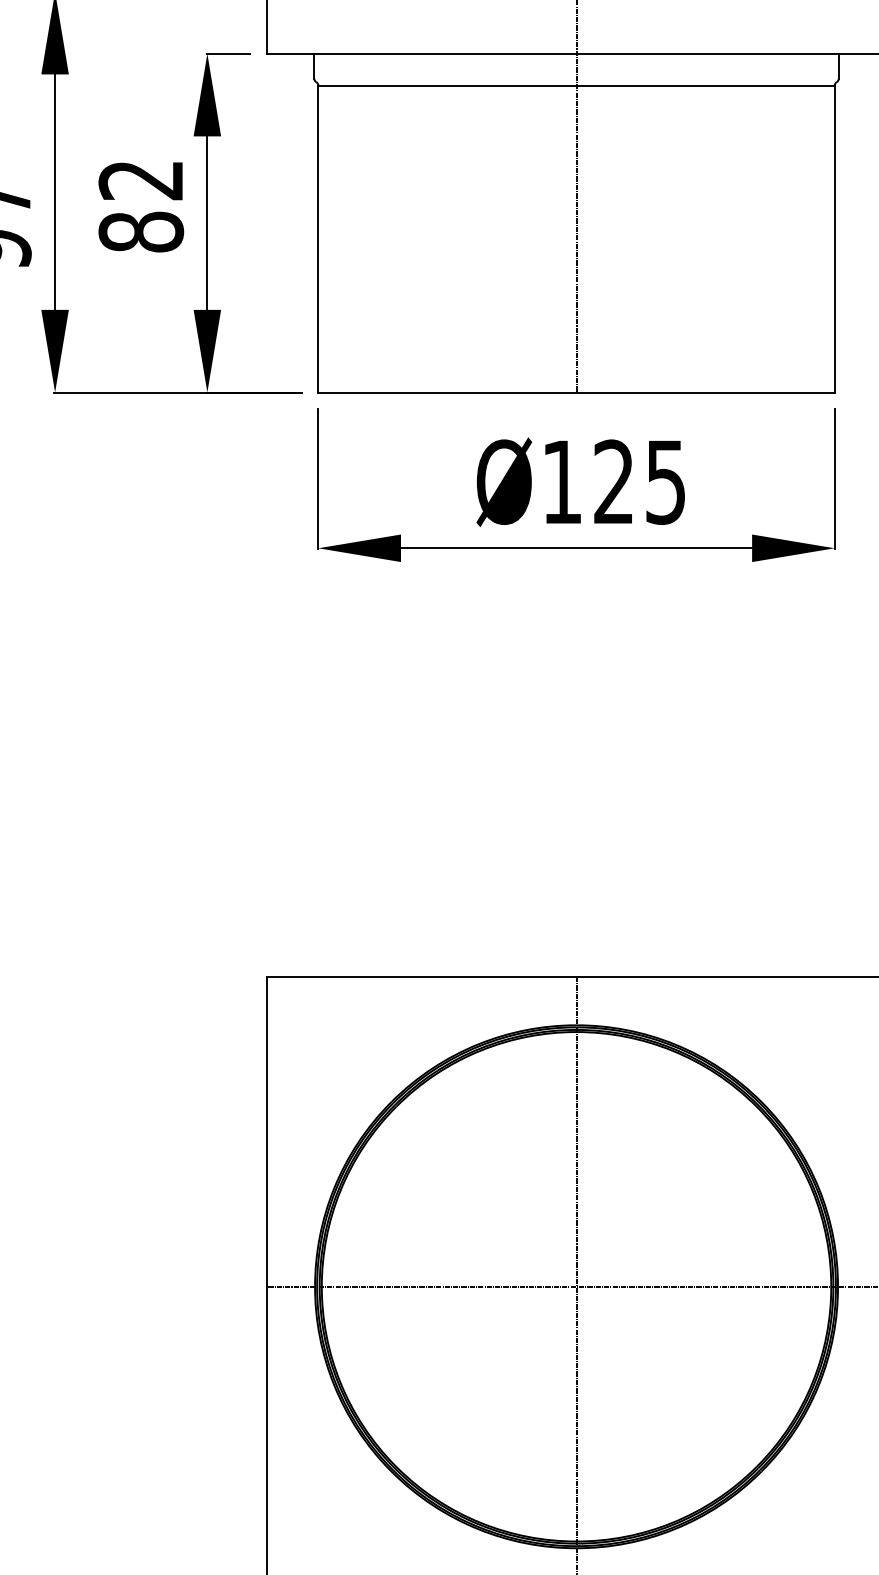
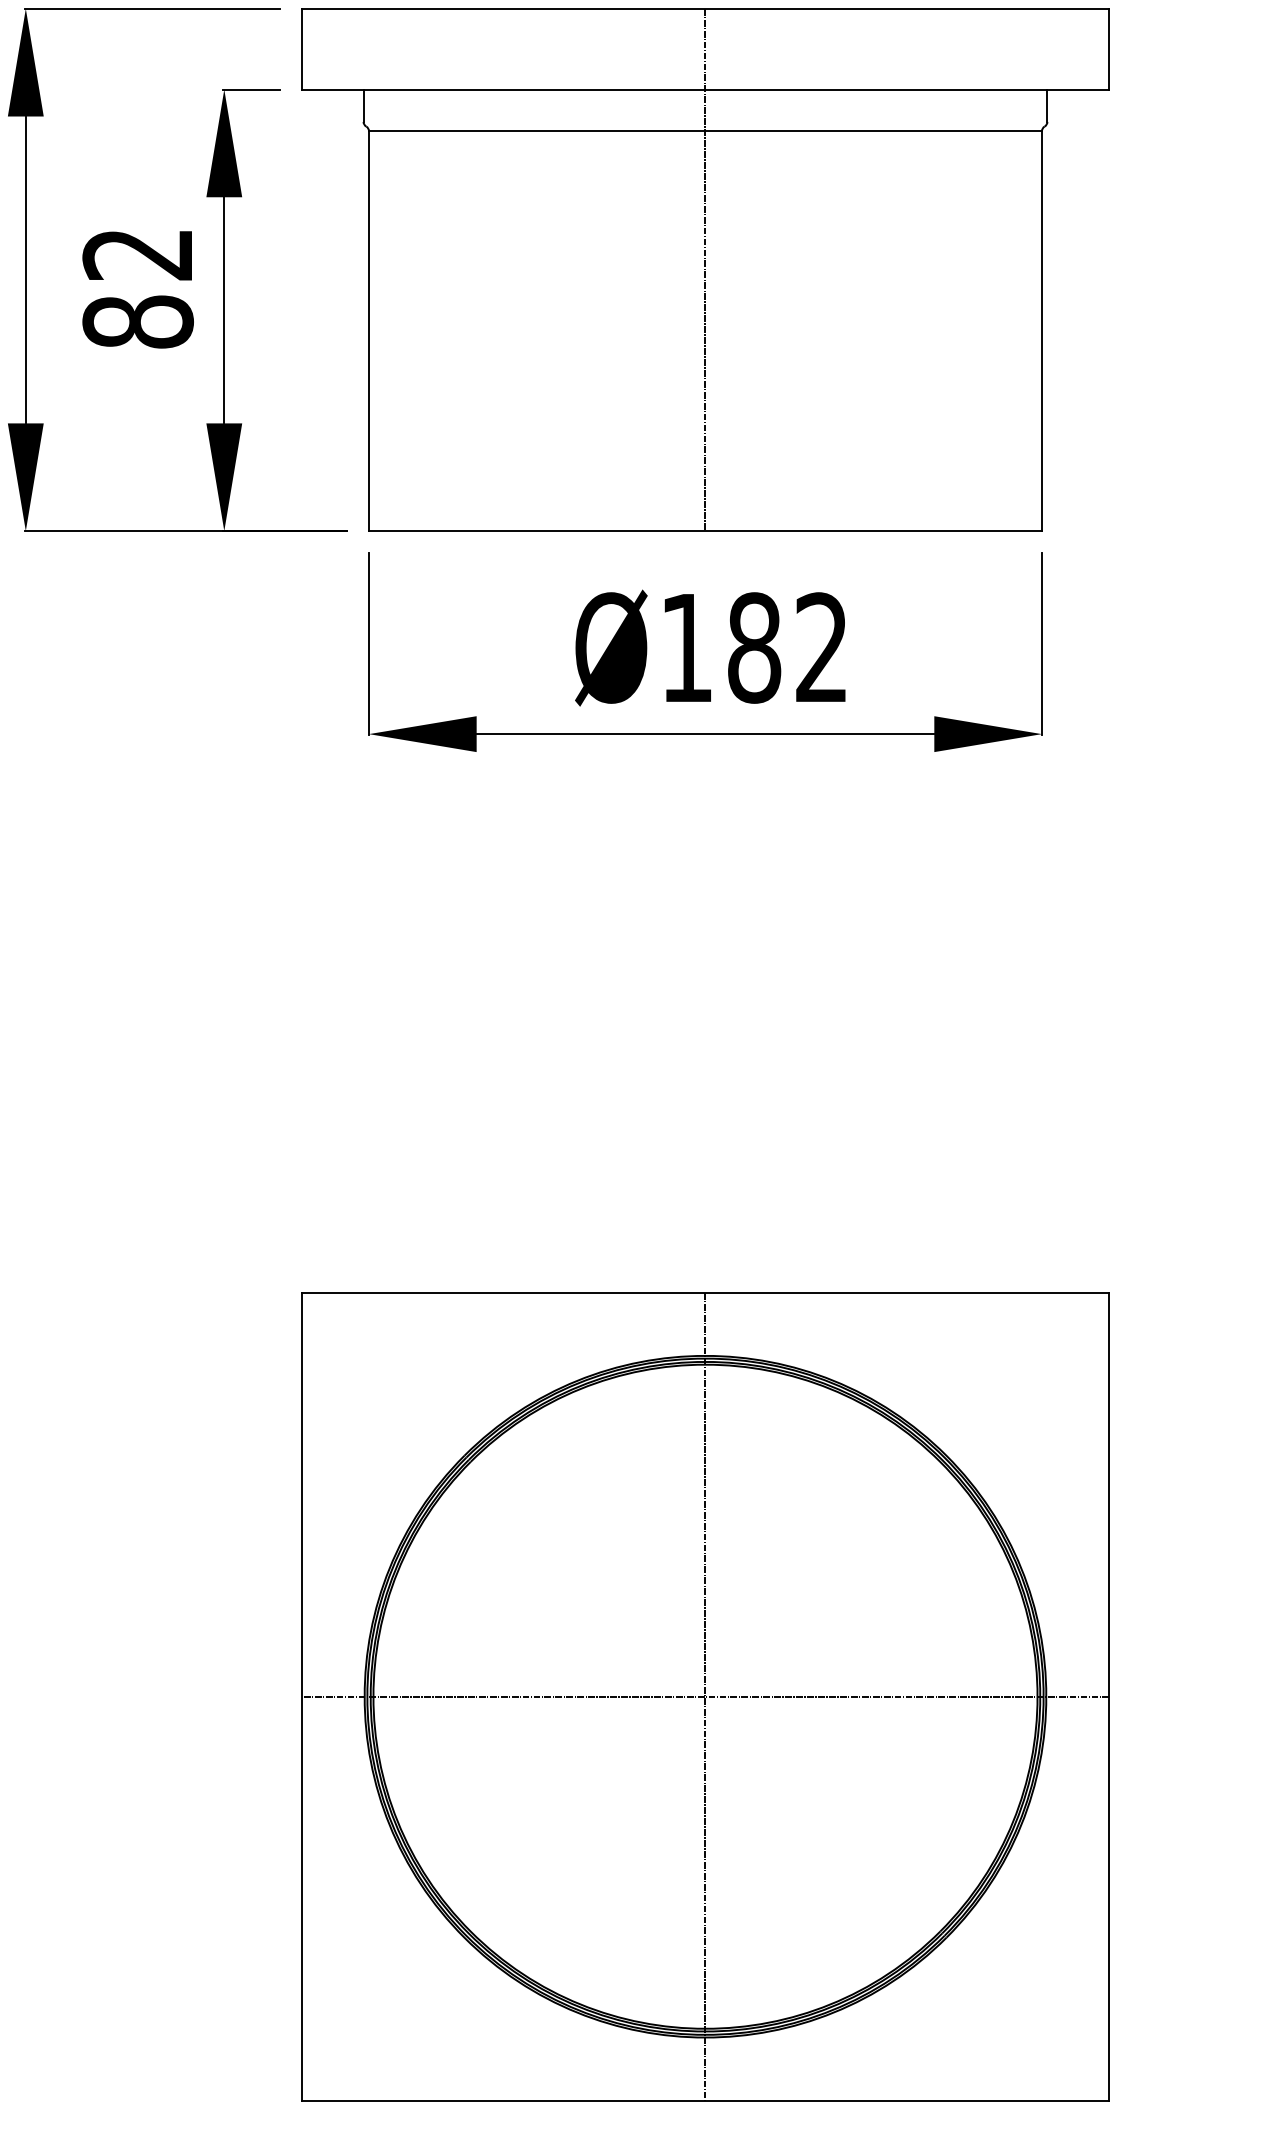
text: (639, 481) -> (787, 647), Ø125 -> Ø182

